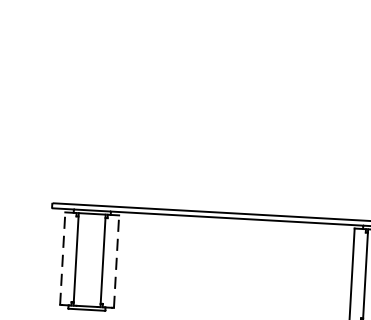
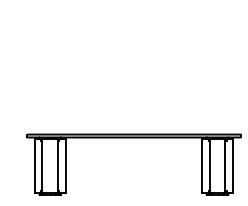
line: (62, 259) -> (34, 166), dashed -> solid
line: (116, 262) -> (65, 166), dashed -> solid

